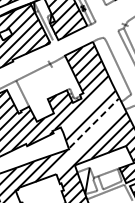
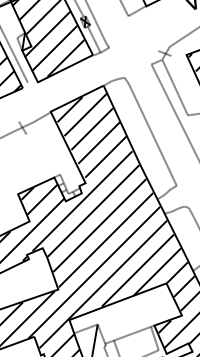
line: (87, 107) -> (93, 210), added
line: (94, 123) -> (106, 240), dashed -> solid
line: (87, 140) -> (93, 272), added

